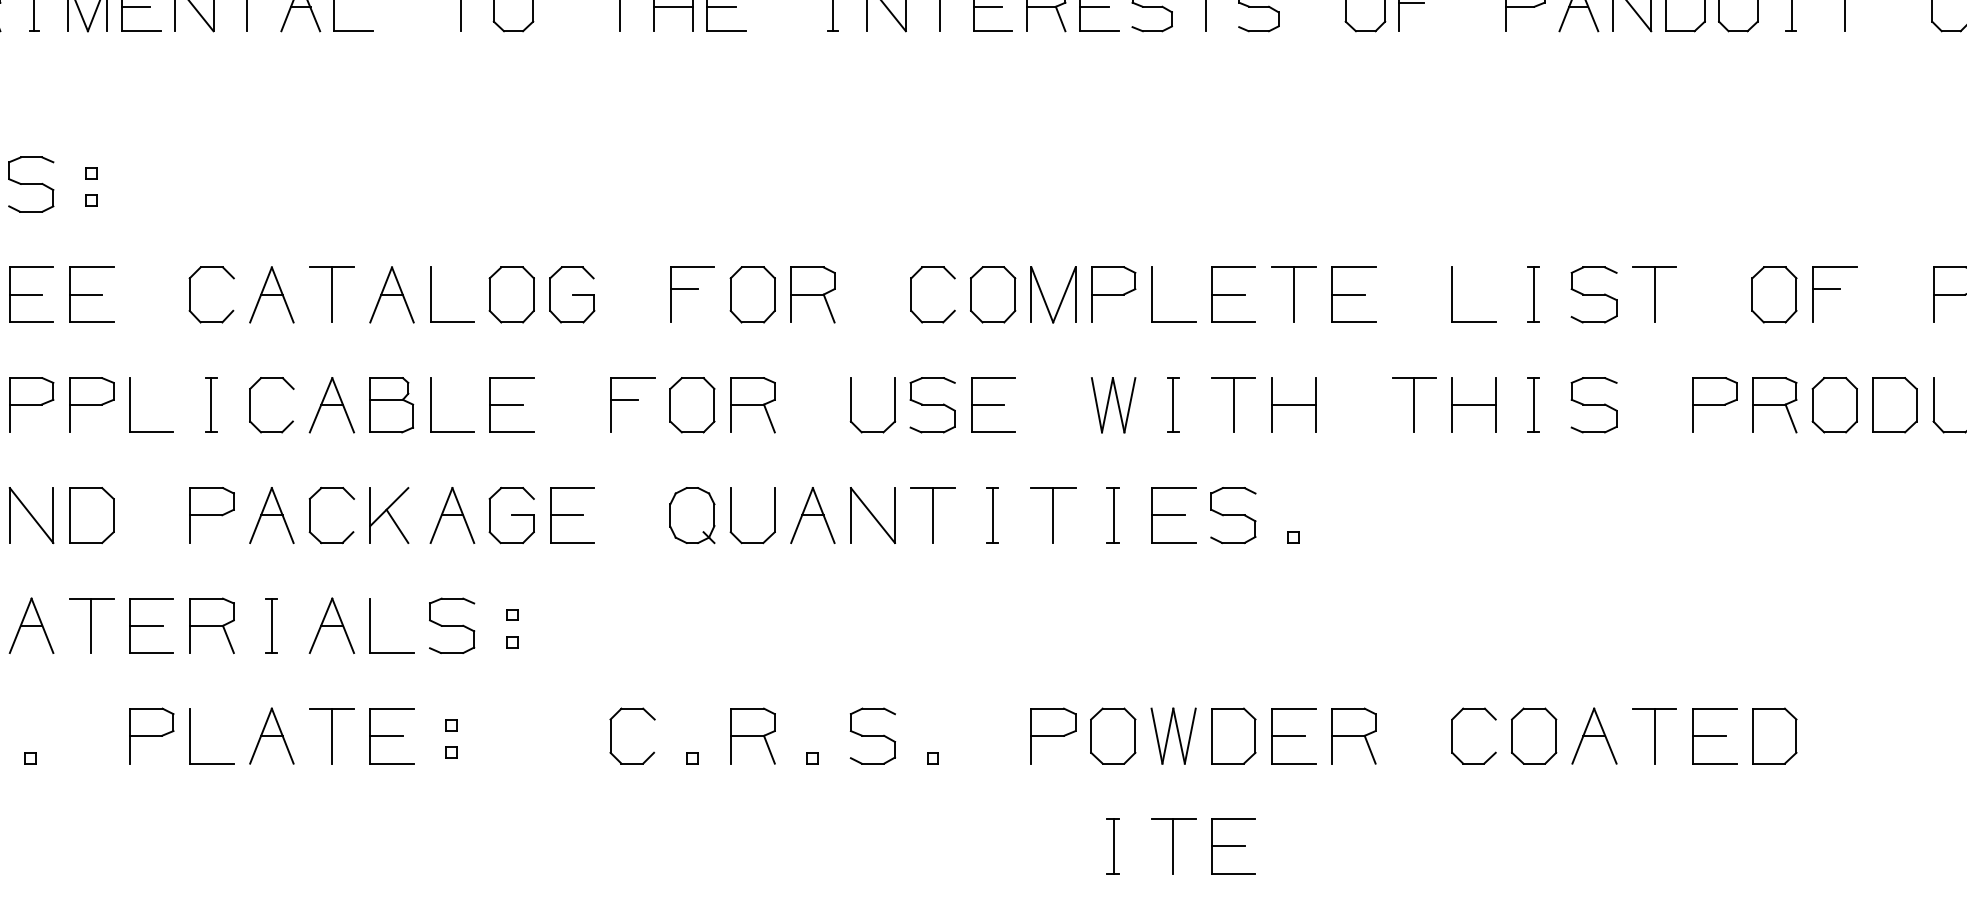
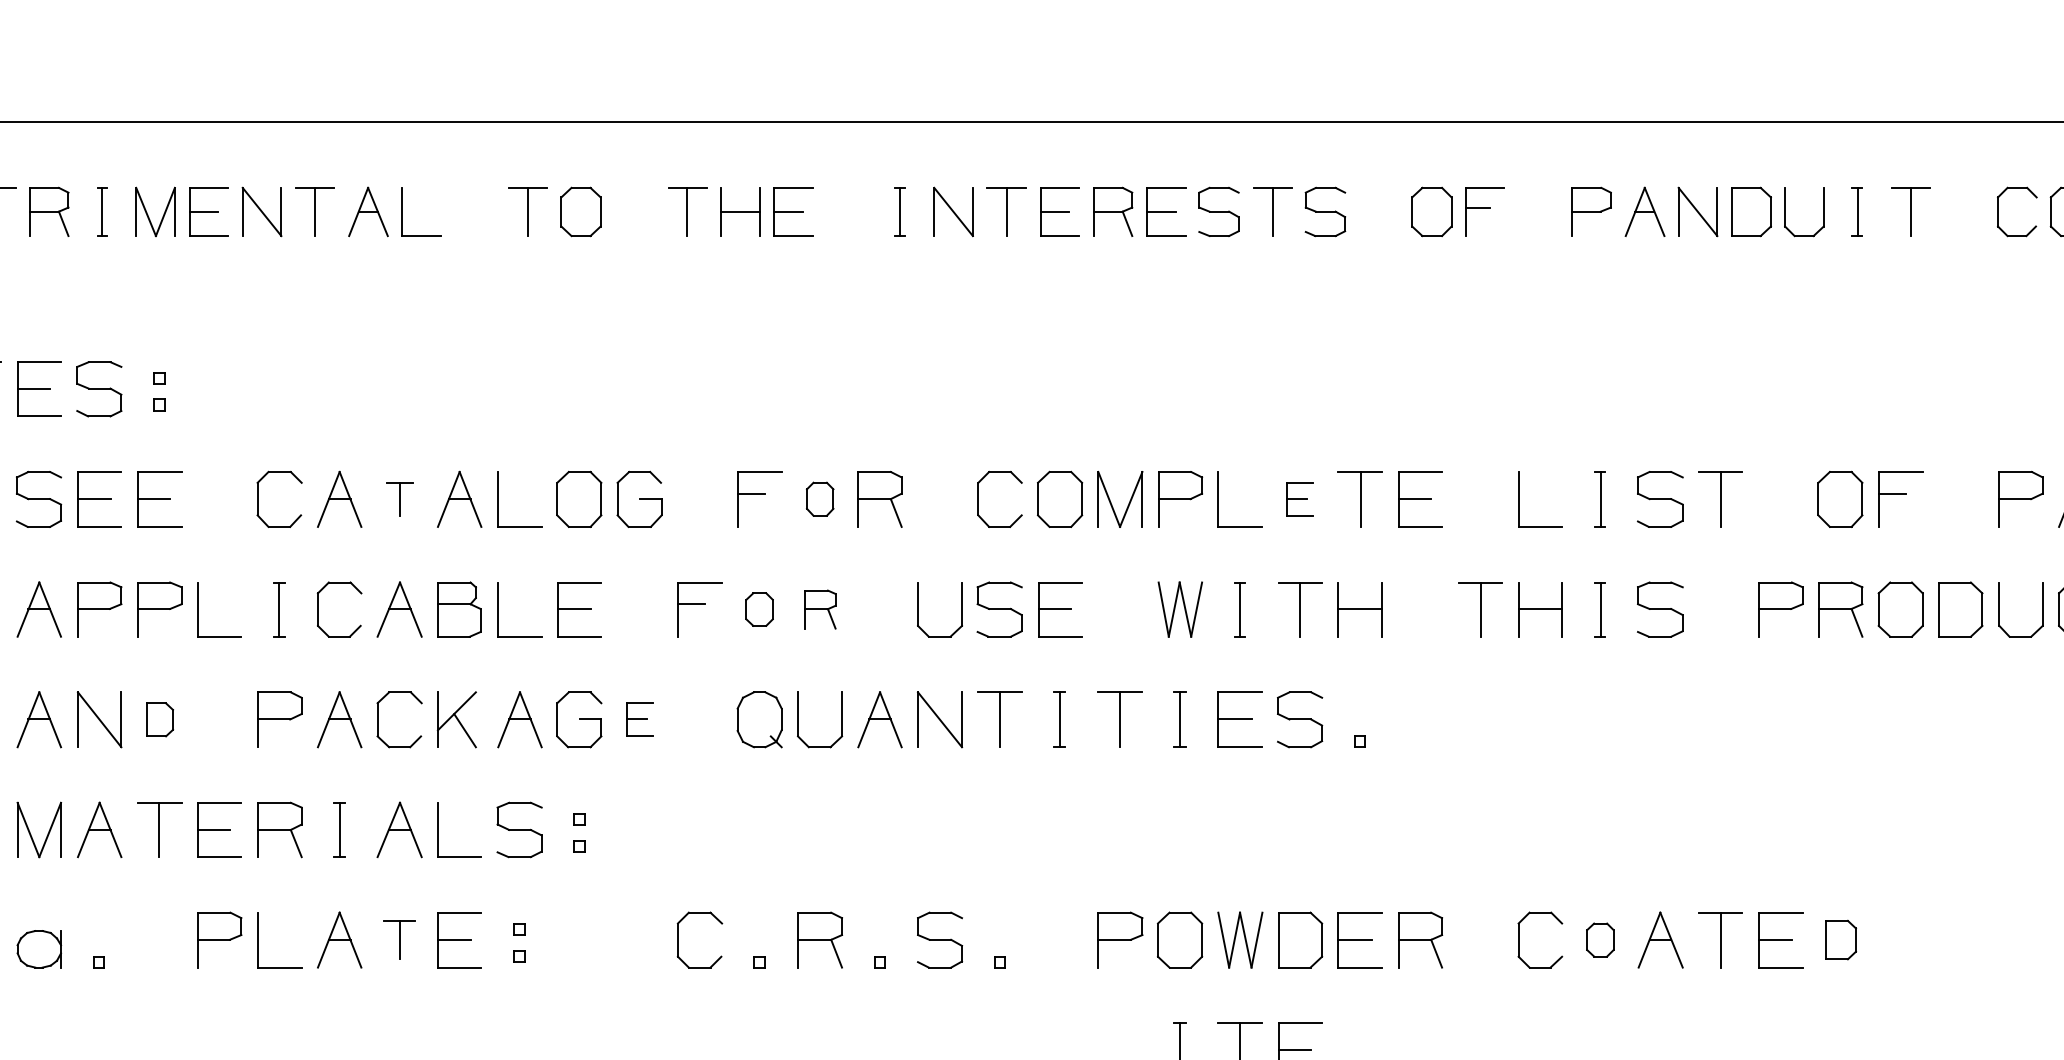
part: (753, 293) -> (820, 498), size x0.6
part: (331, 294) -> (399, 499), size x0.6
part: (1233, 294) -> (1300, 499), size x0.6
part: (692, 405) -> (759, 609), size x0.6
part: (753, 405) -> (820, 609), size x0.7
part: (91, 515) -> (159, 719), size x0.6
part: (572, 515) -> (639, 719), size x0.6
part: (1534, 735) -> (1600, 939), size x0.6
part: (1774, 735) -> (1840, 939), size x0.7
part: (331, 736) -> (399, 940), size x0.7

